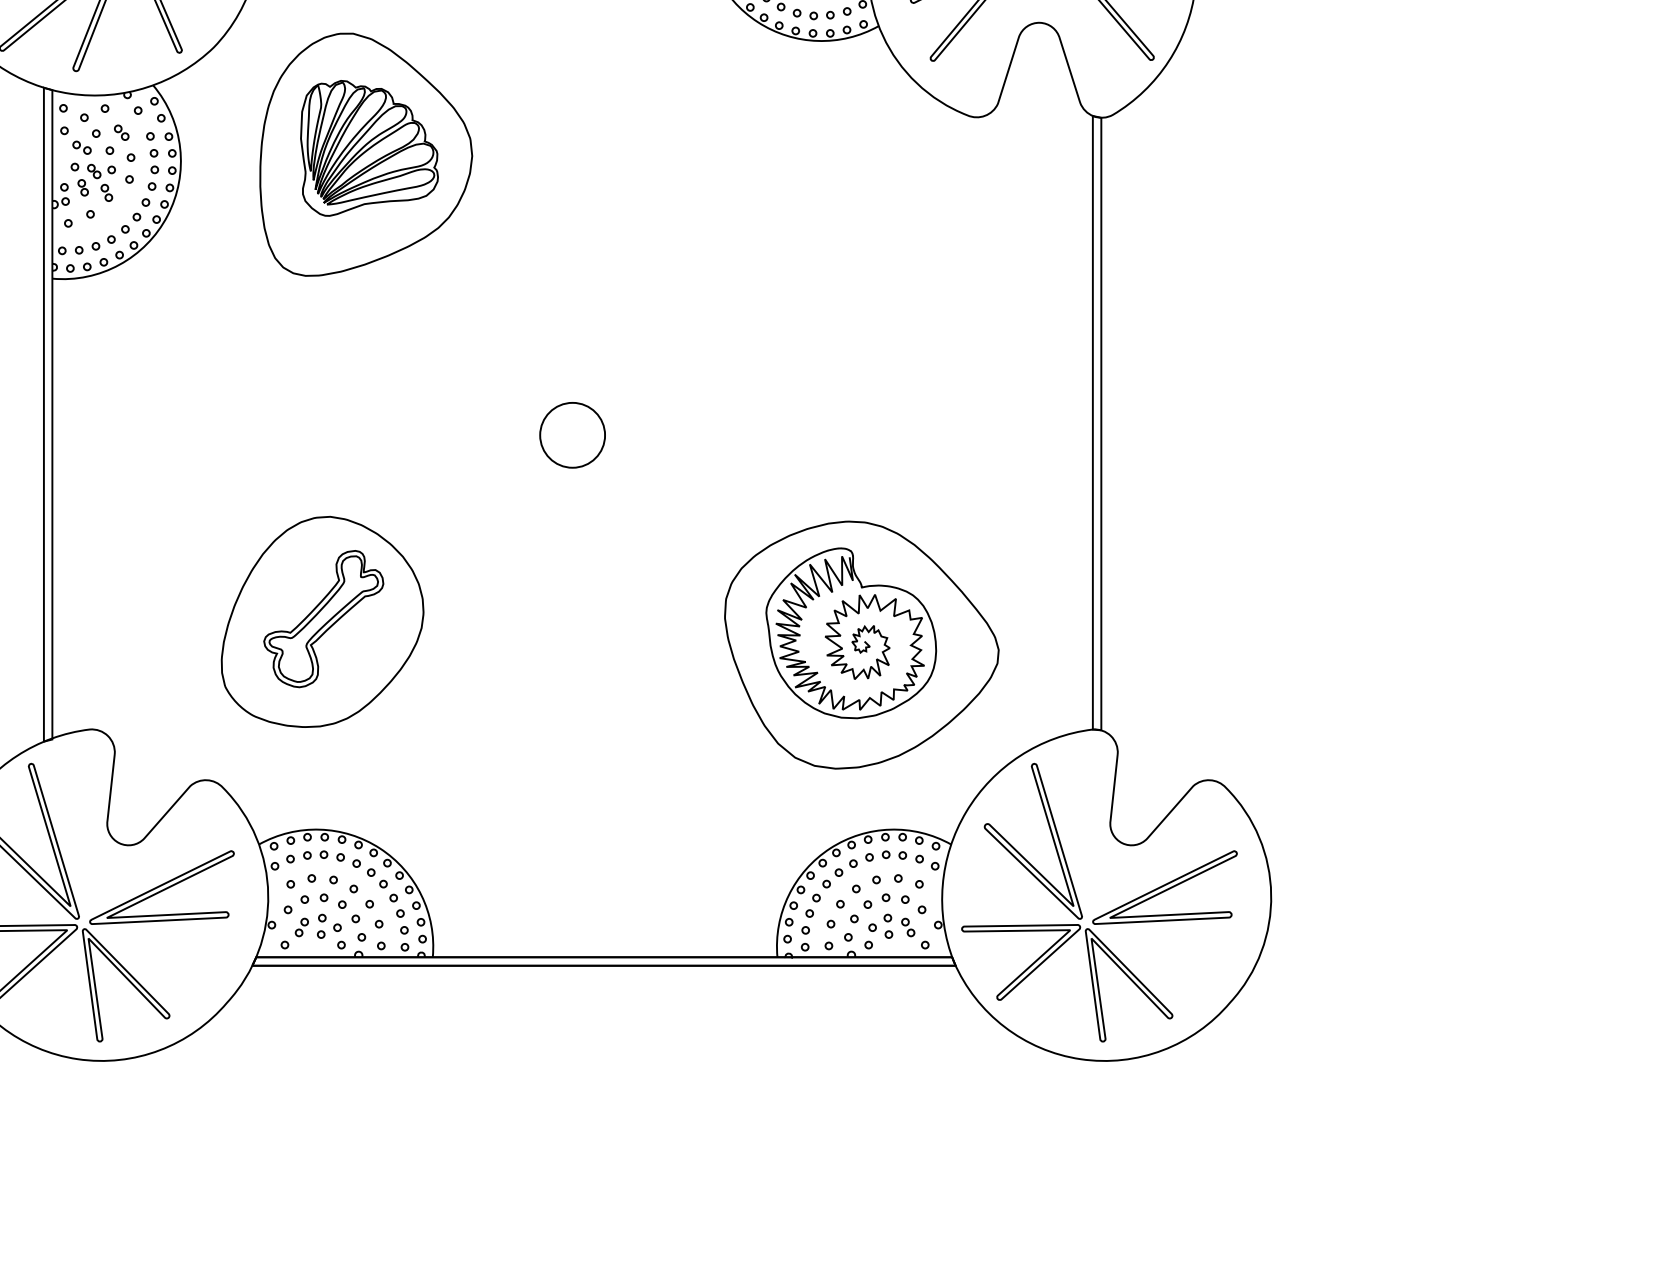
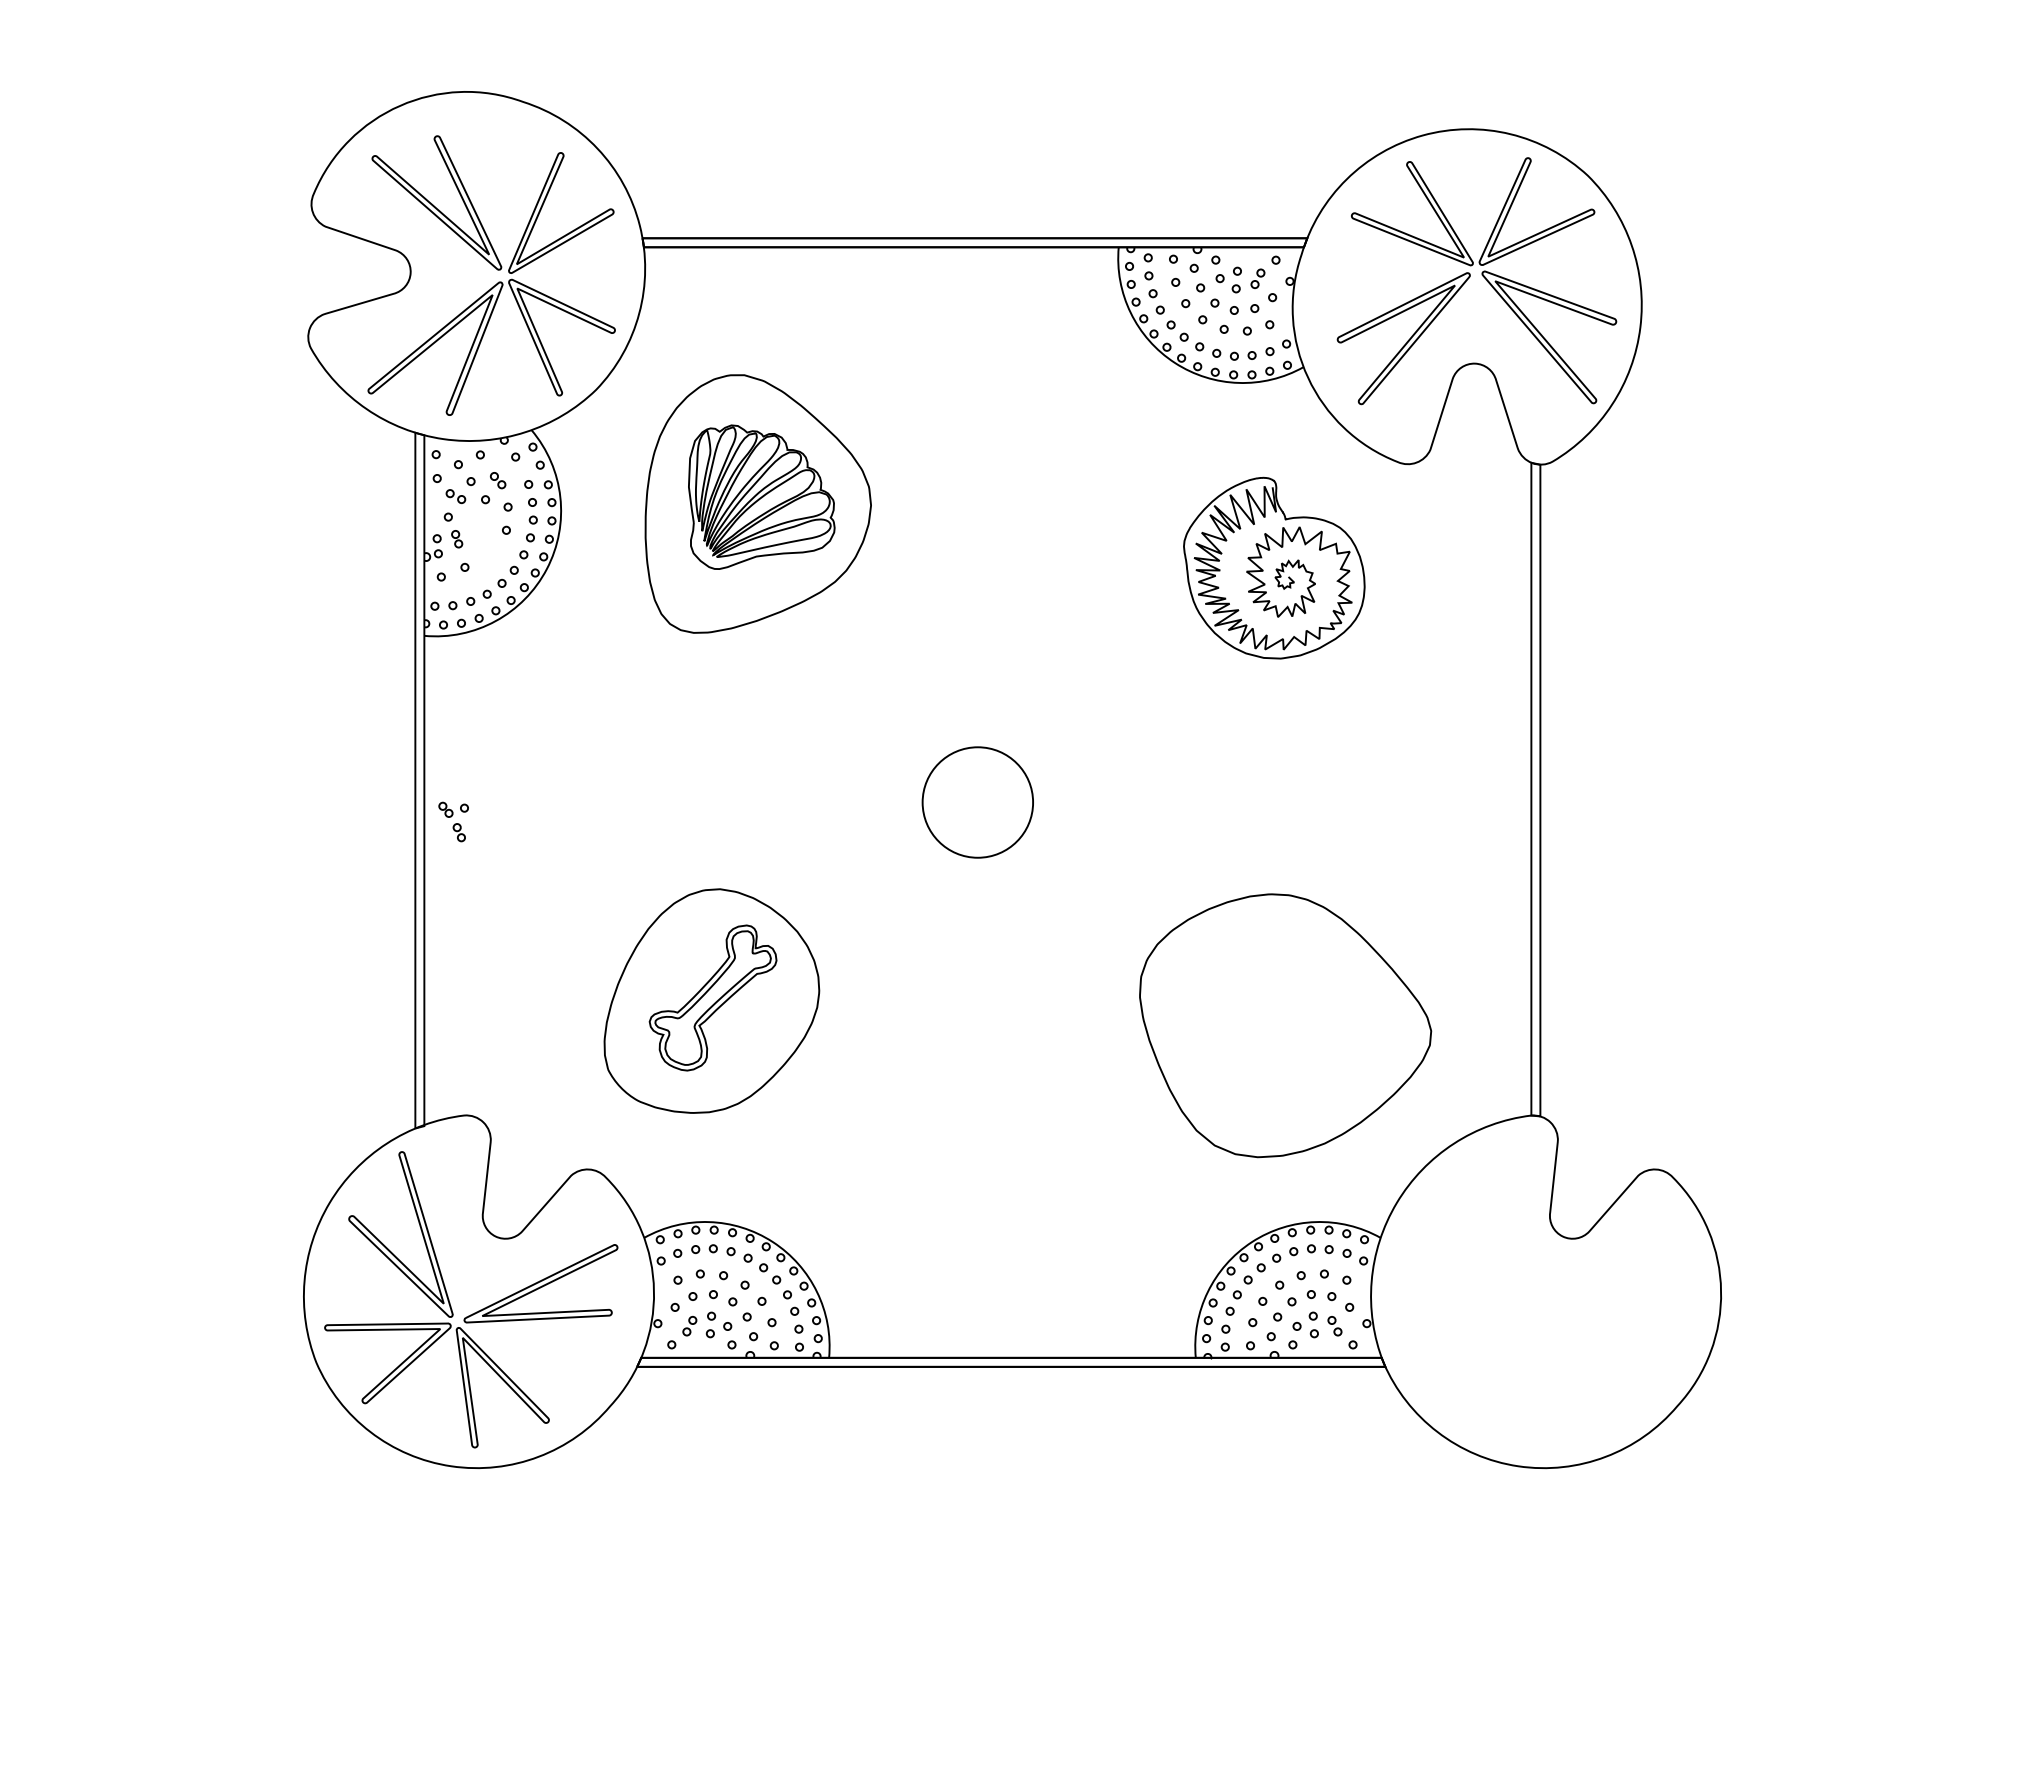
part: (101, 182) -> (453, 821), moved
circle: (572, 435) -> (977, 802), size x1.6
part: (851, 632) -> (1274, 567), moved
part: (1104, 913) -> (1543, 1311), removed

